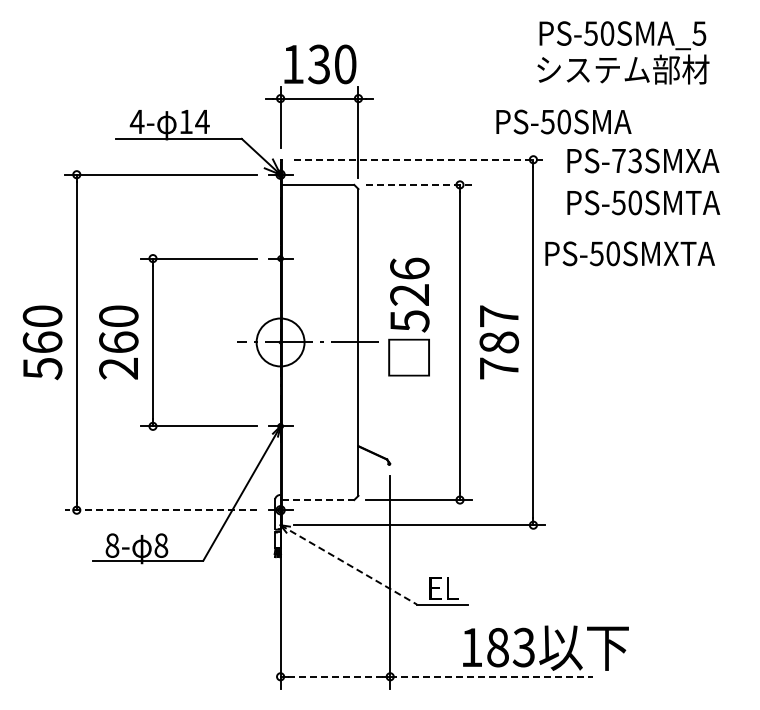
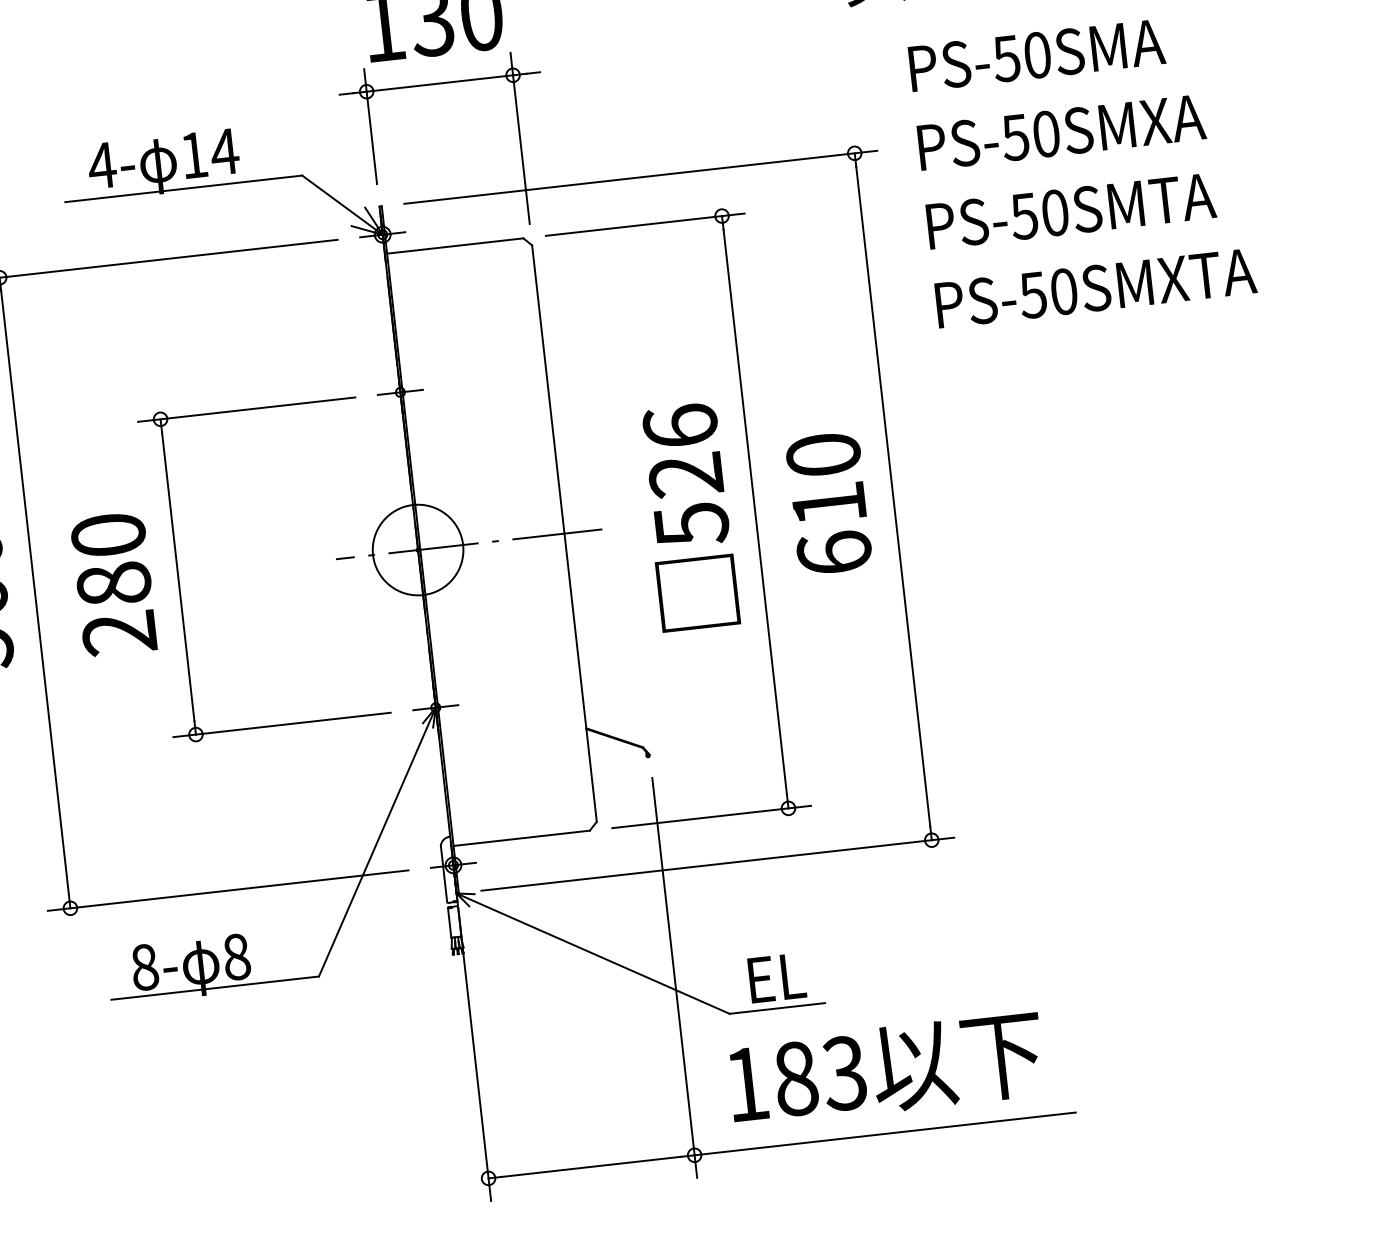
text: (563, 121) -> (1036, 54), moved
line: (419, 159) -> (640, 176), dashed -> solid
text: (626, 160) -> (1029, 135), PS-73SMXA -> PS-50SMXA
line: (419, 184) -> (645, 223), dashed -> solid
text: (629, 253) -> (1094, 287), moved
text: (408, 316) -> (688, 516), moved
text: (118, 342) -> (113, 584), 260 -> 280
text: (499, 342) -> (829, 503), 787 -> 610
line: (318, 500) -> (522, 839), dashed -> solid
line: (160, 510) -> (227, 891), dashed -> solid
line: (348, 564) -> (592, 953), dashed -> solid
text: (545, 647) -> (885, 1068), moved
line: (335, 676) -> (591, 1166), dashed -> solid
line: (492, 676) -> (886, 1133), dashed -> solid

